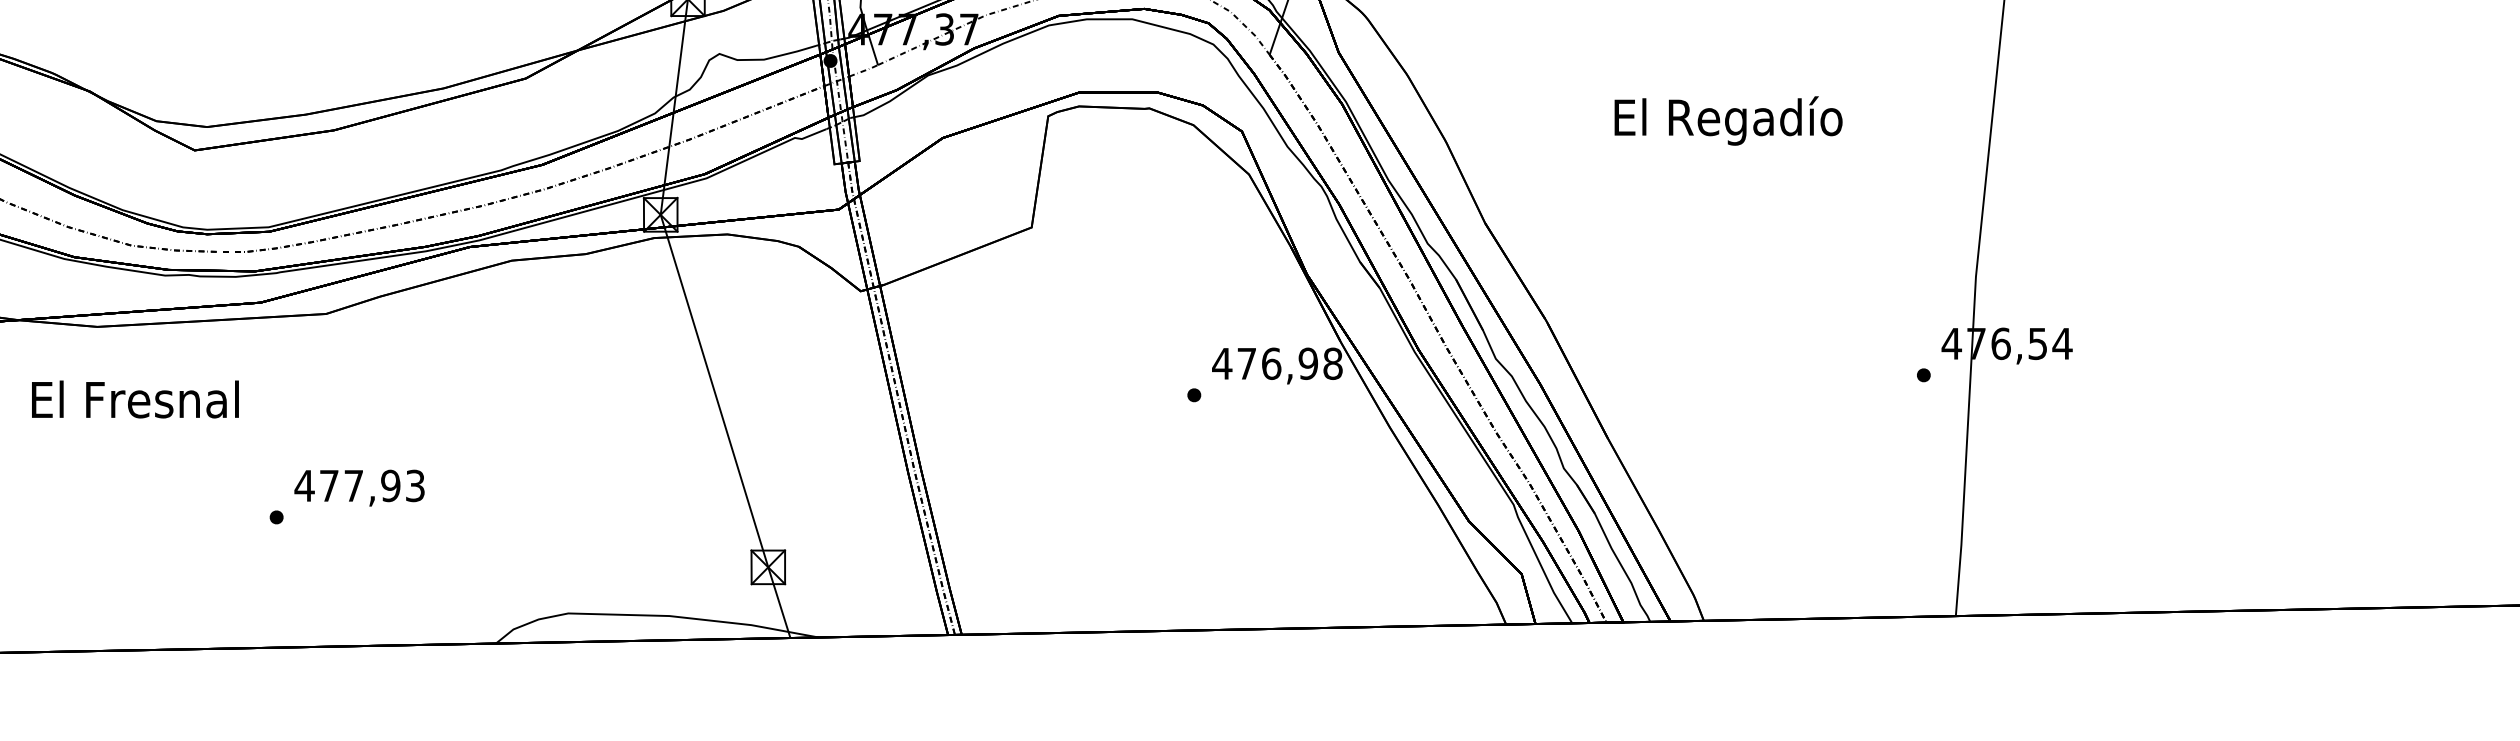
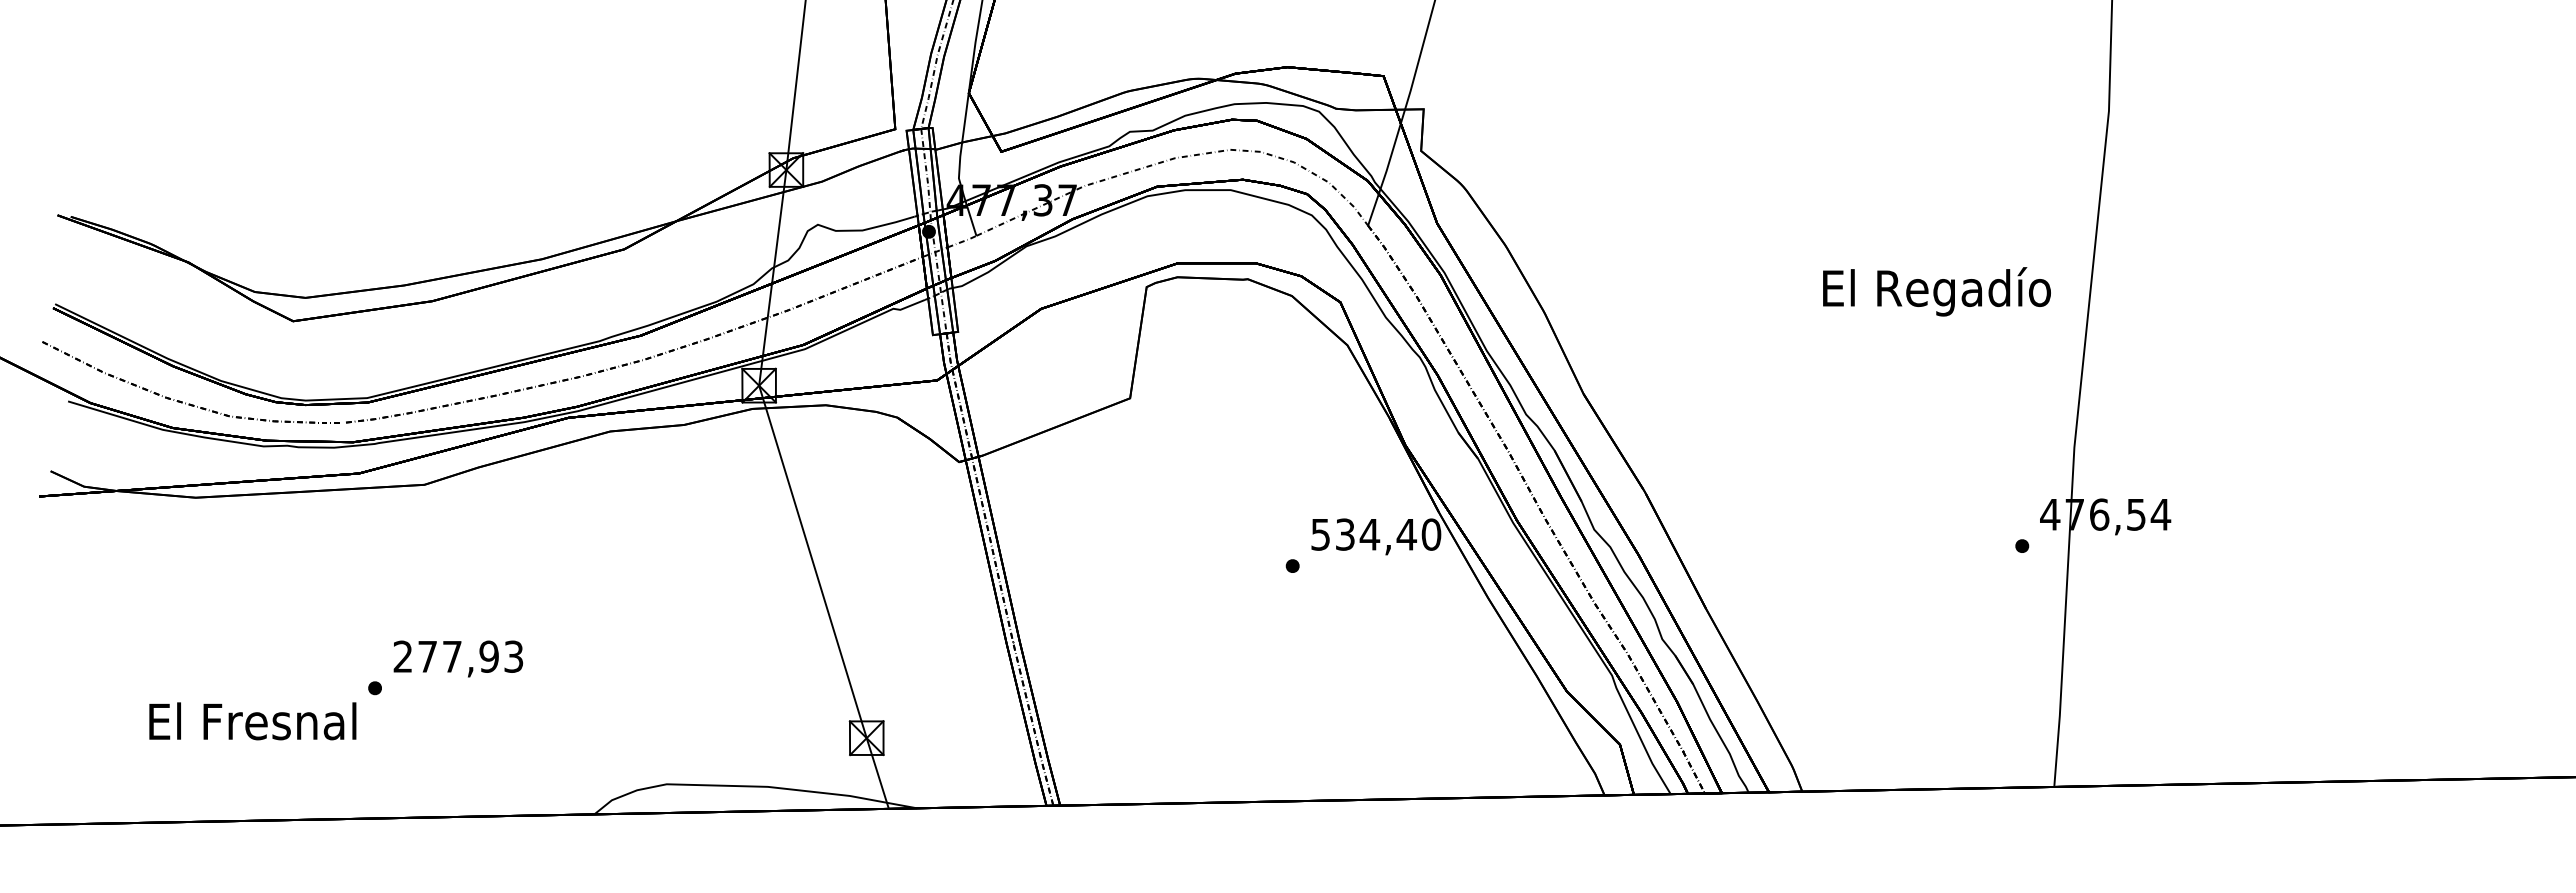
text: (1728, 120) -> (1936, 291), moved
text: (1277, 363) -> (1375, 534), 476,98 -> 534,40
text: (135, 399) -> (252, 721), moved
text: (304, 485) -> (402, 656), 477,93 -> 277,93

